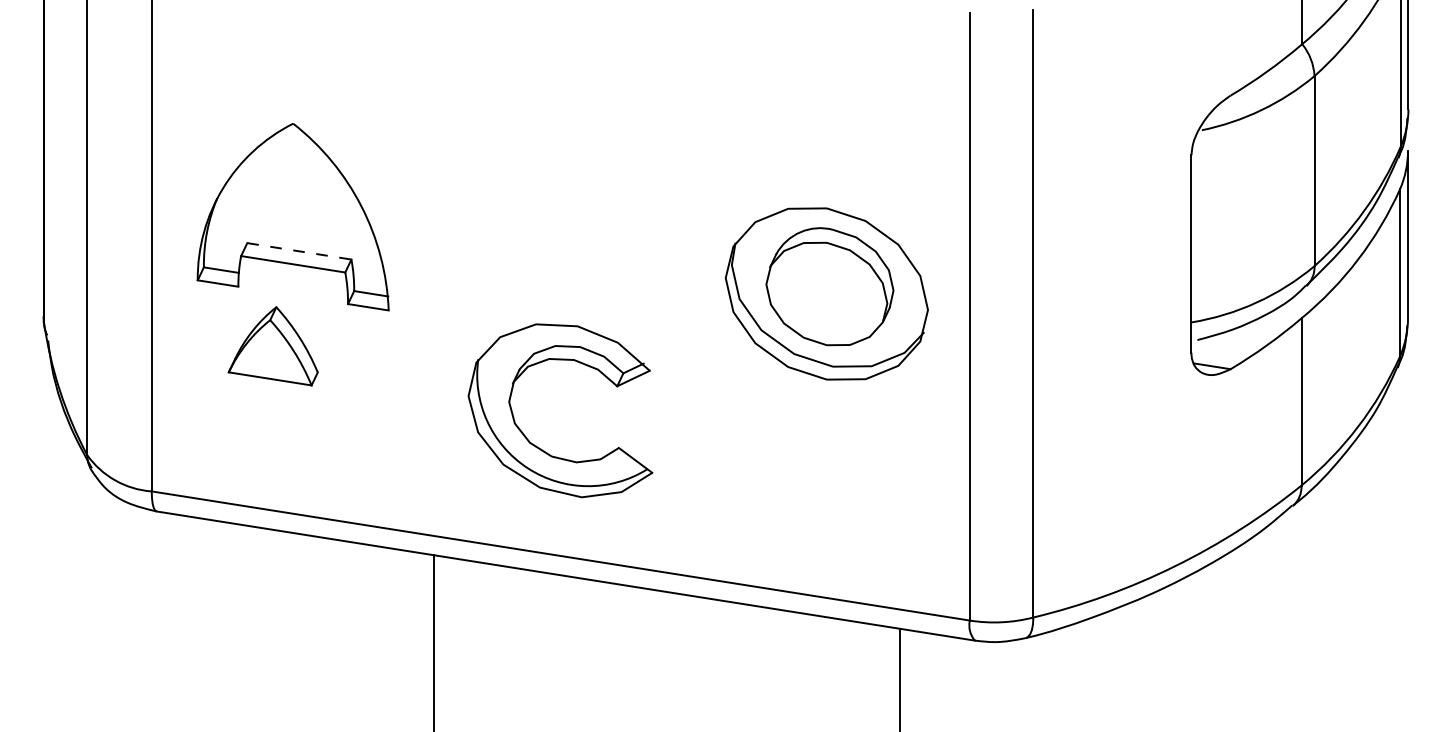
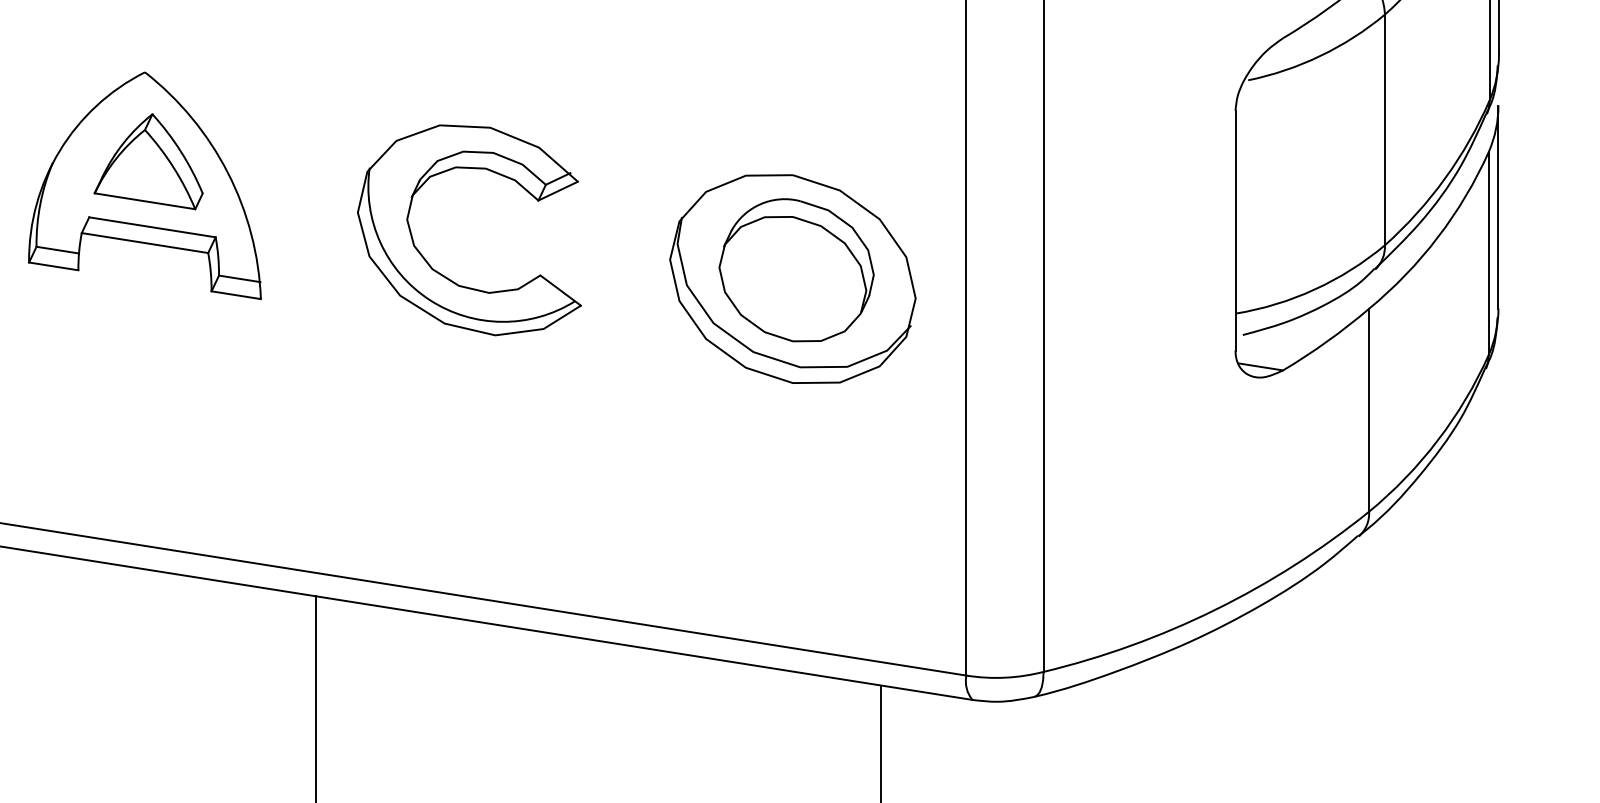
line: (299, 251) -> (152, 227), dashed -> solid
part: (272, 346) -> (147, 161), moved
part: (536, 445) -> (440, 272), moved

